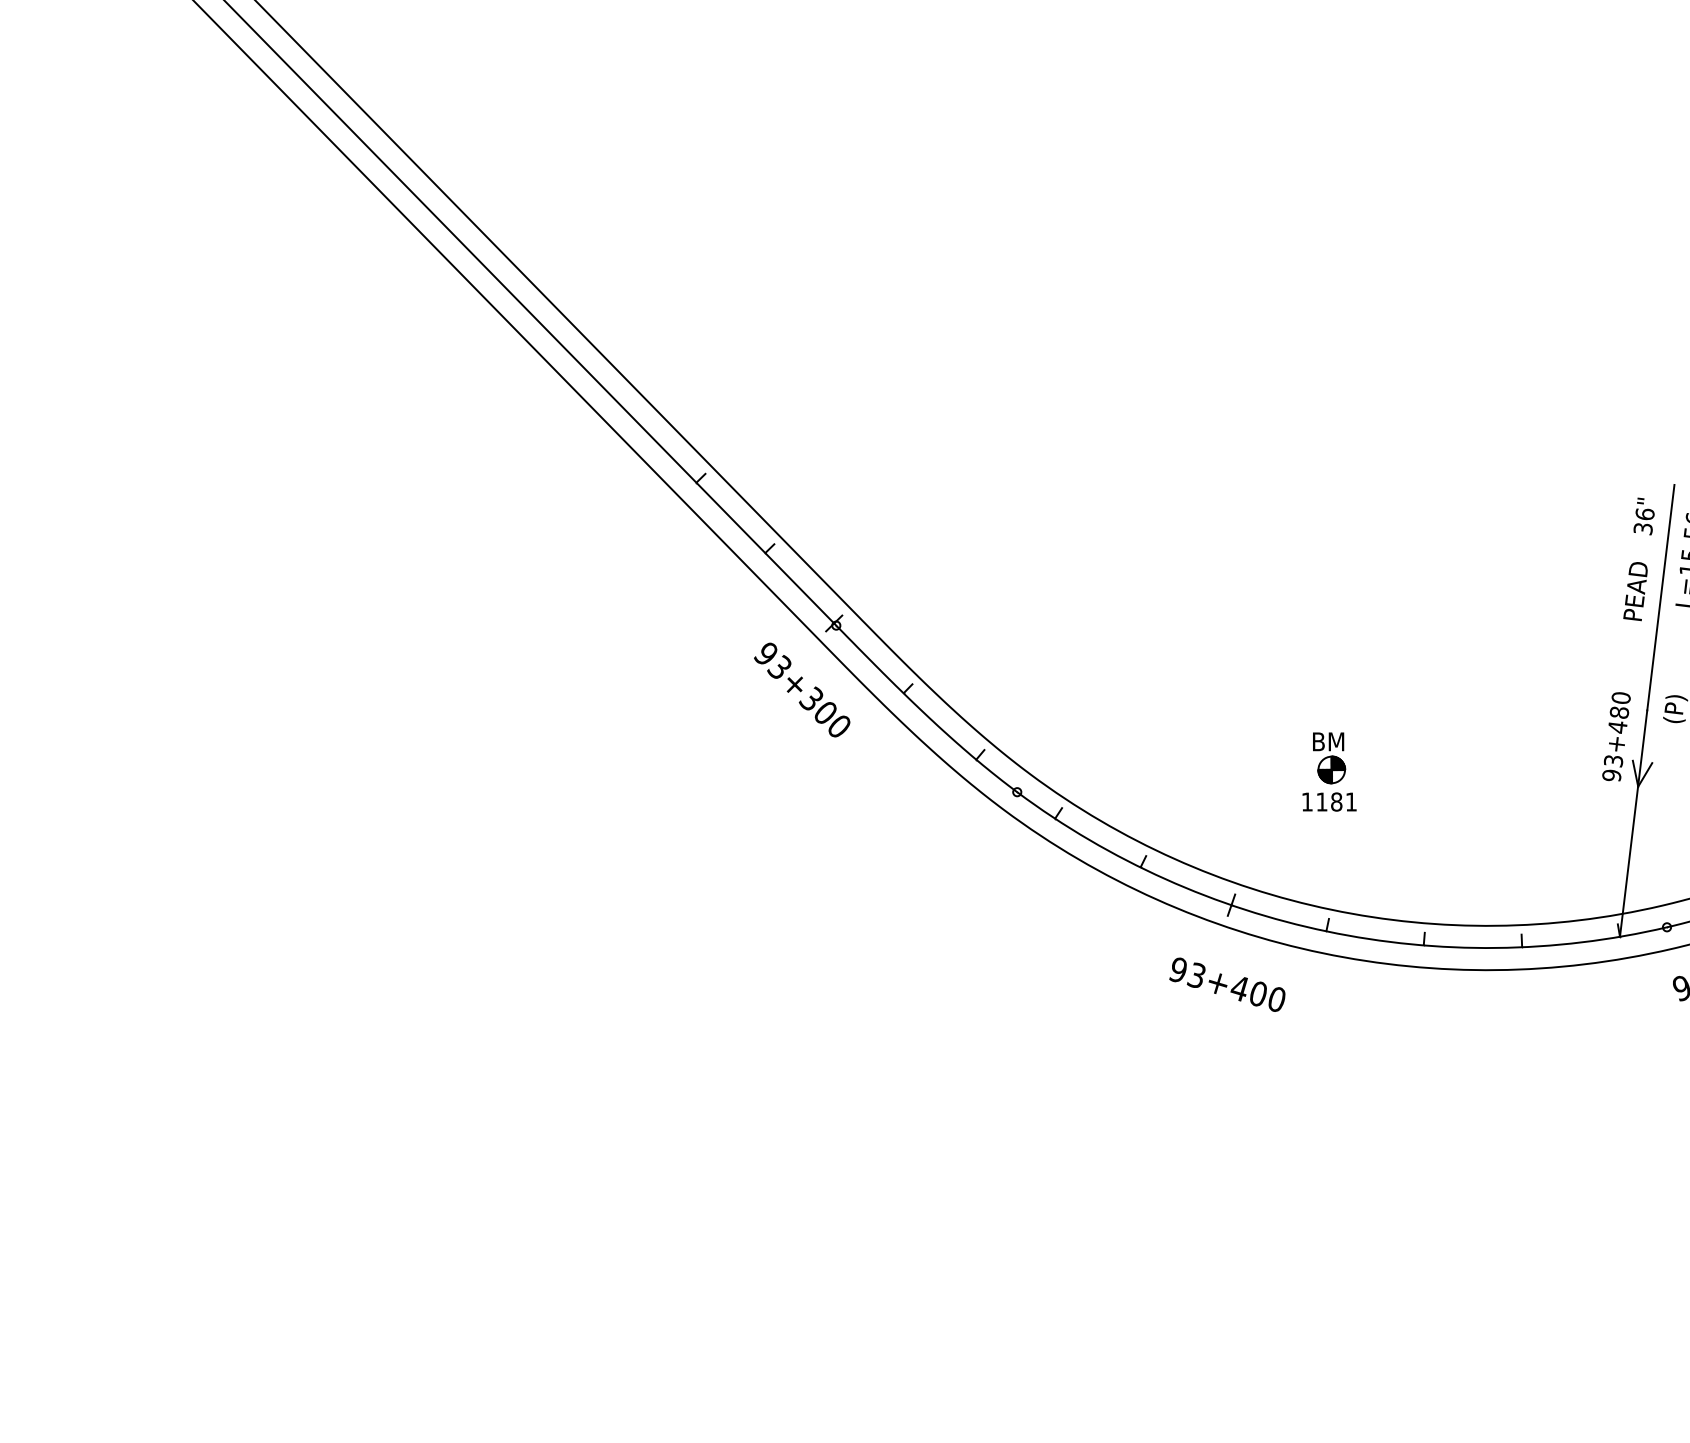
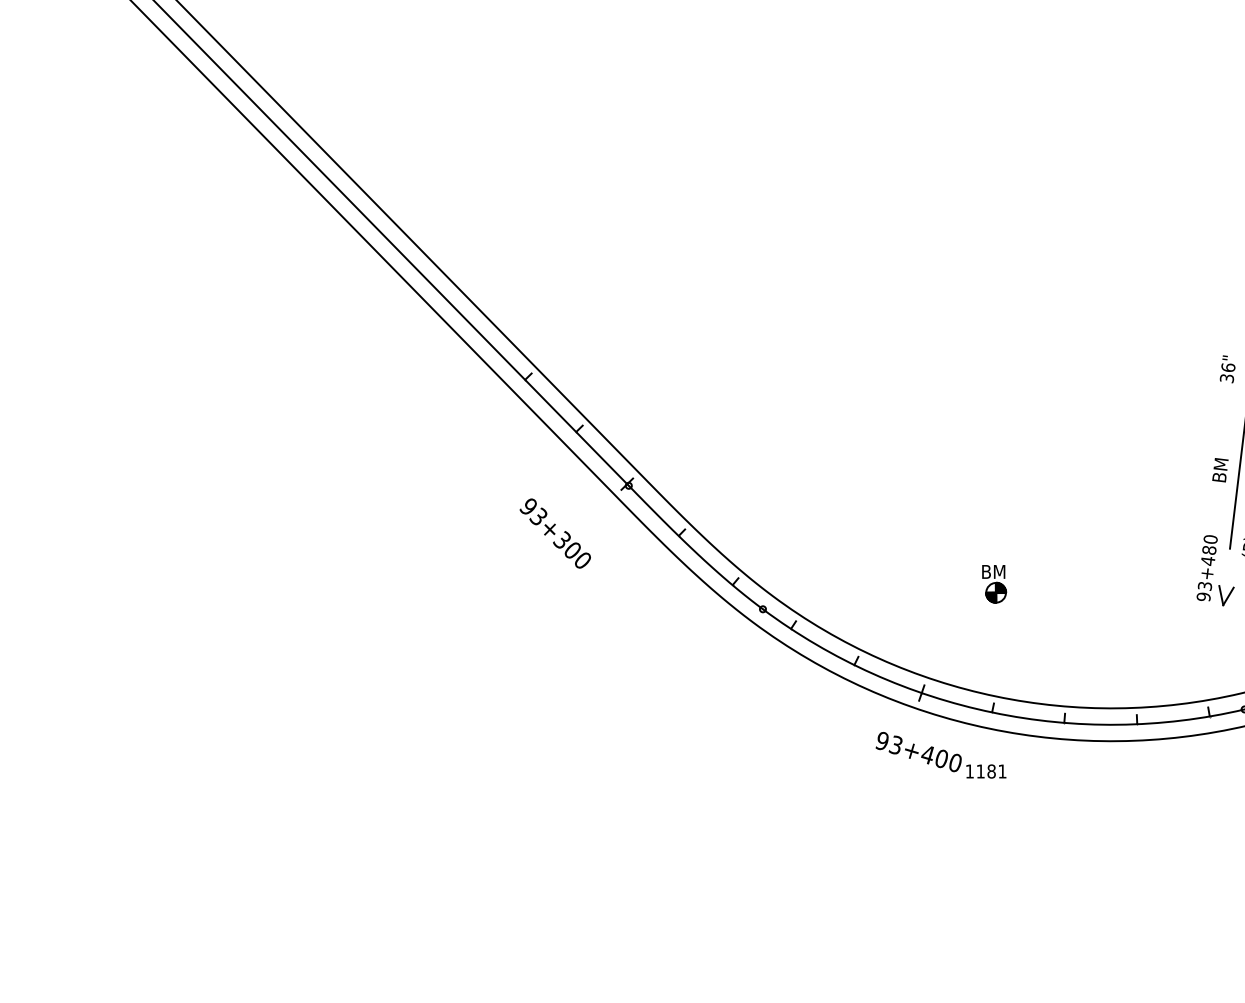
text: (1643, 516) -> (1227, 369), moved
text: (1635, 590) -> (1221, 459), PEAD -> BM
text: (802, 689) -> (555, 533), moved
text: (1329, 801) -> (986, 771), moved
line: (1633, 823) -> (1219, 632), removed

